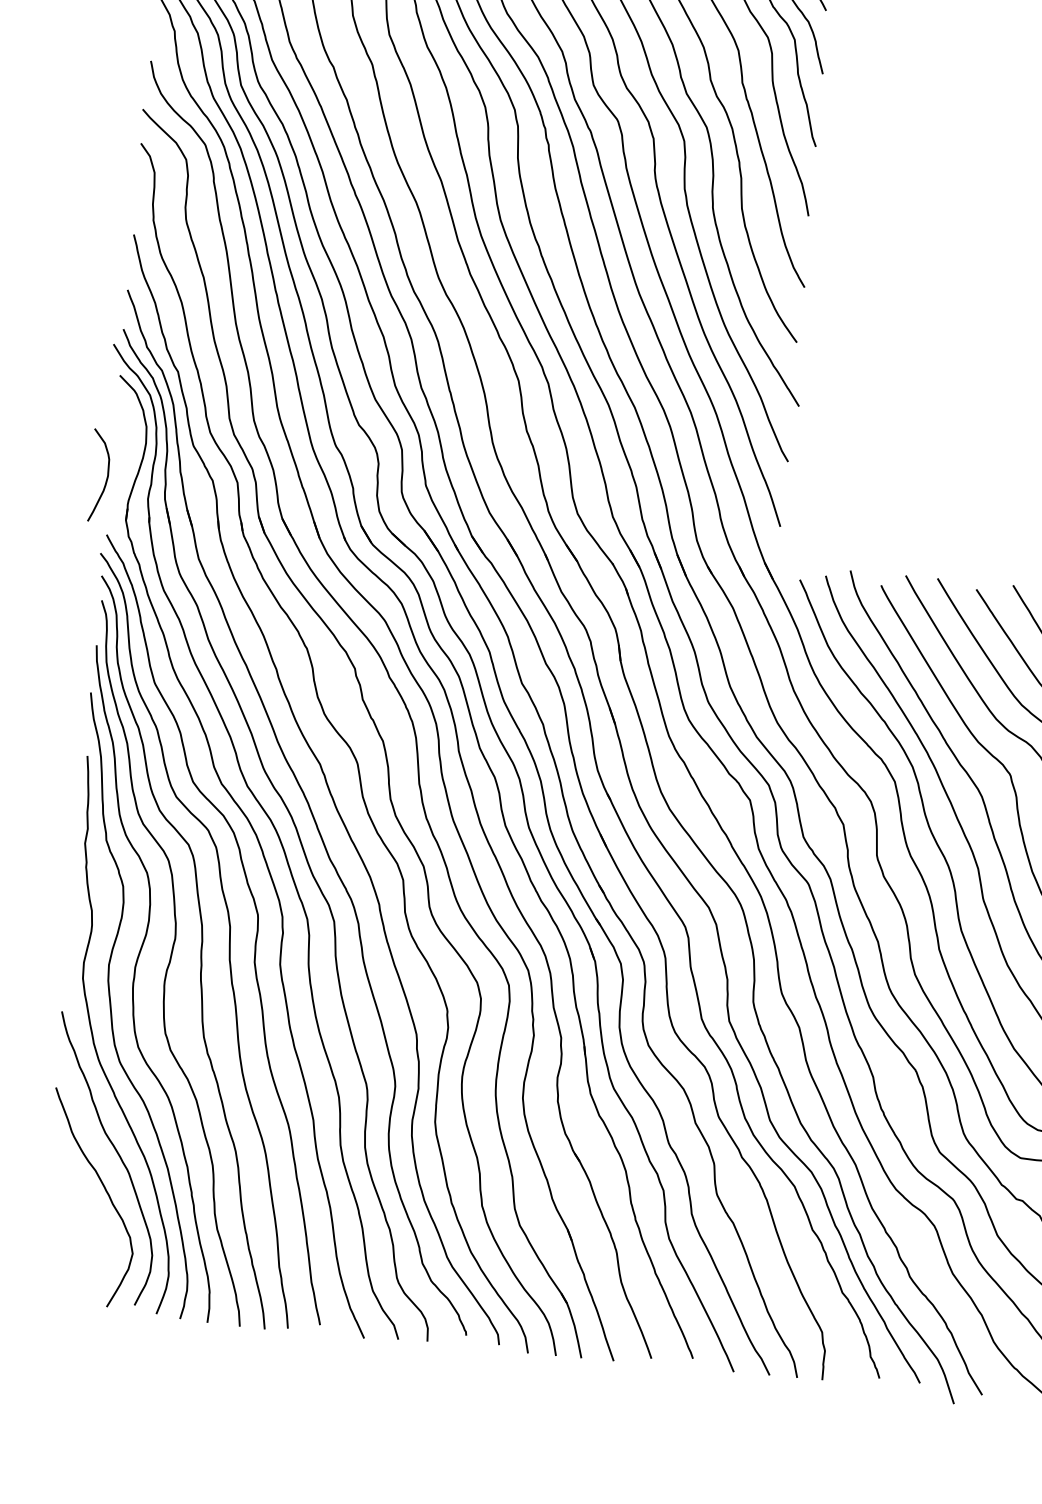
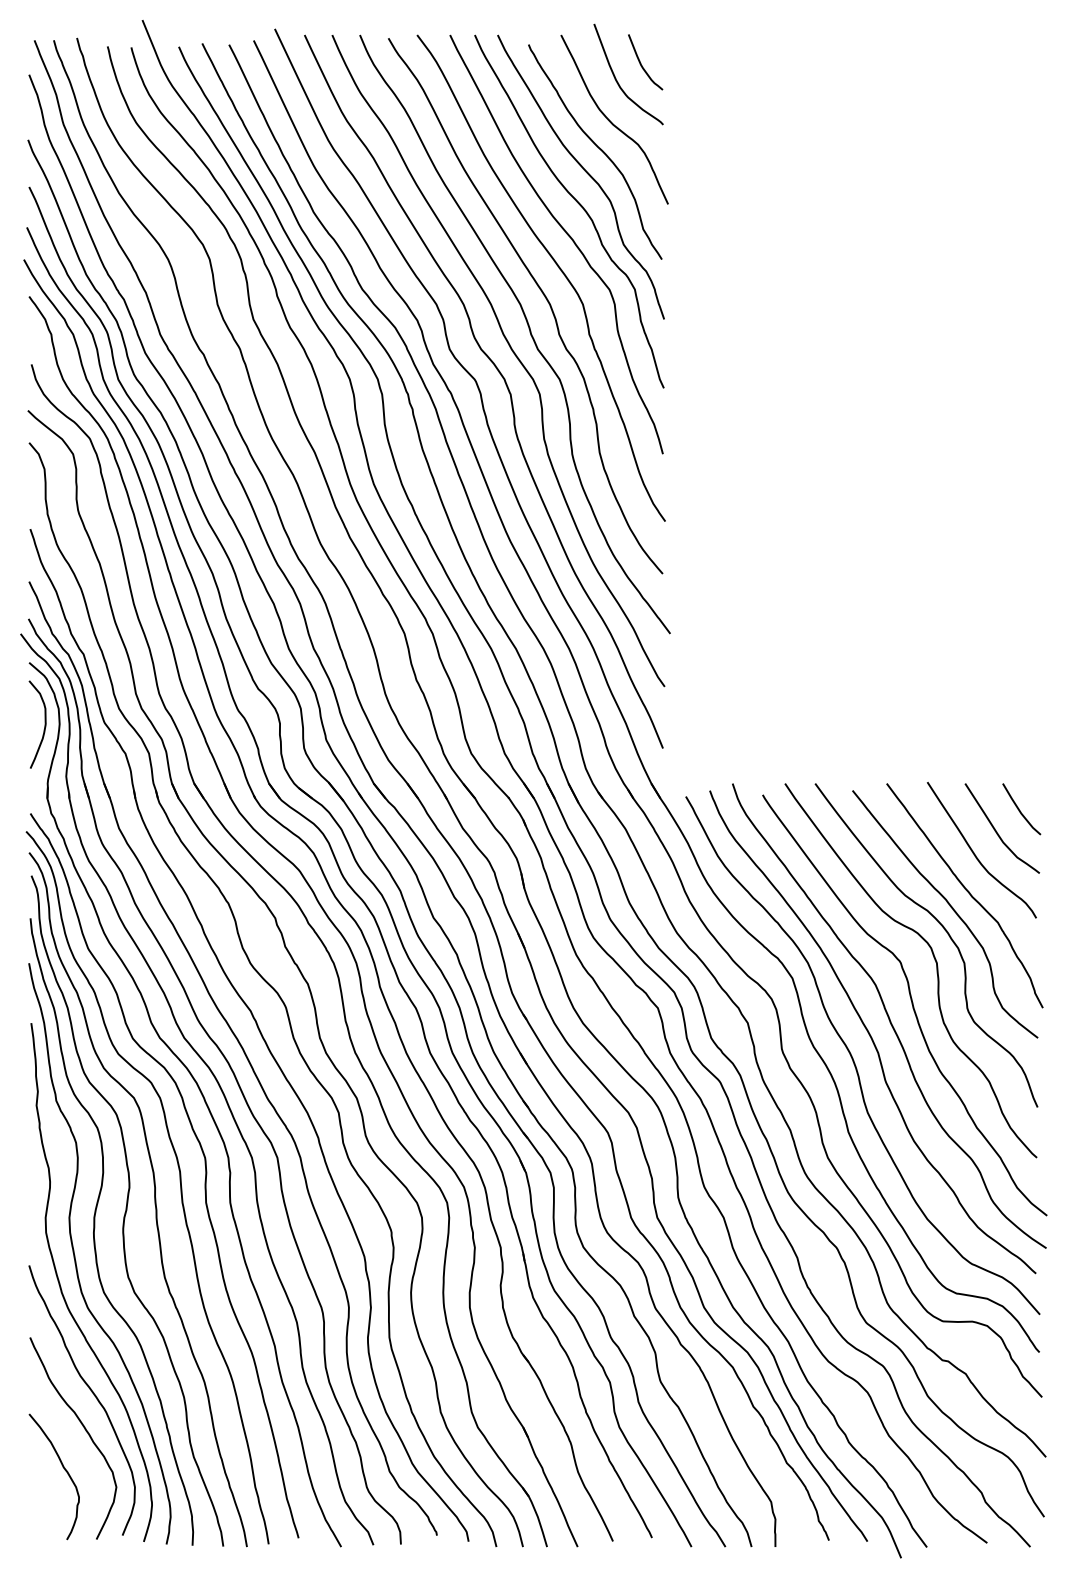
curve: (106, 476) -> (44, 724), moved
curve: (79, 1231) -> (64, 1470), added

